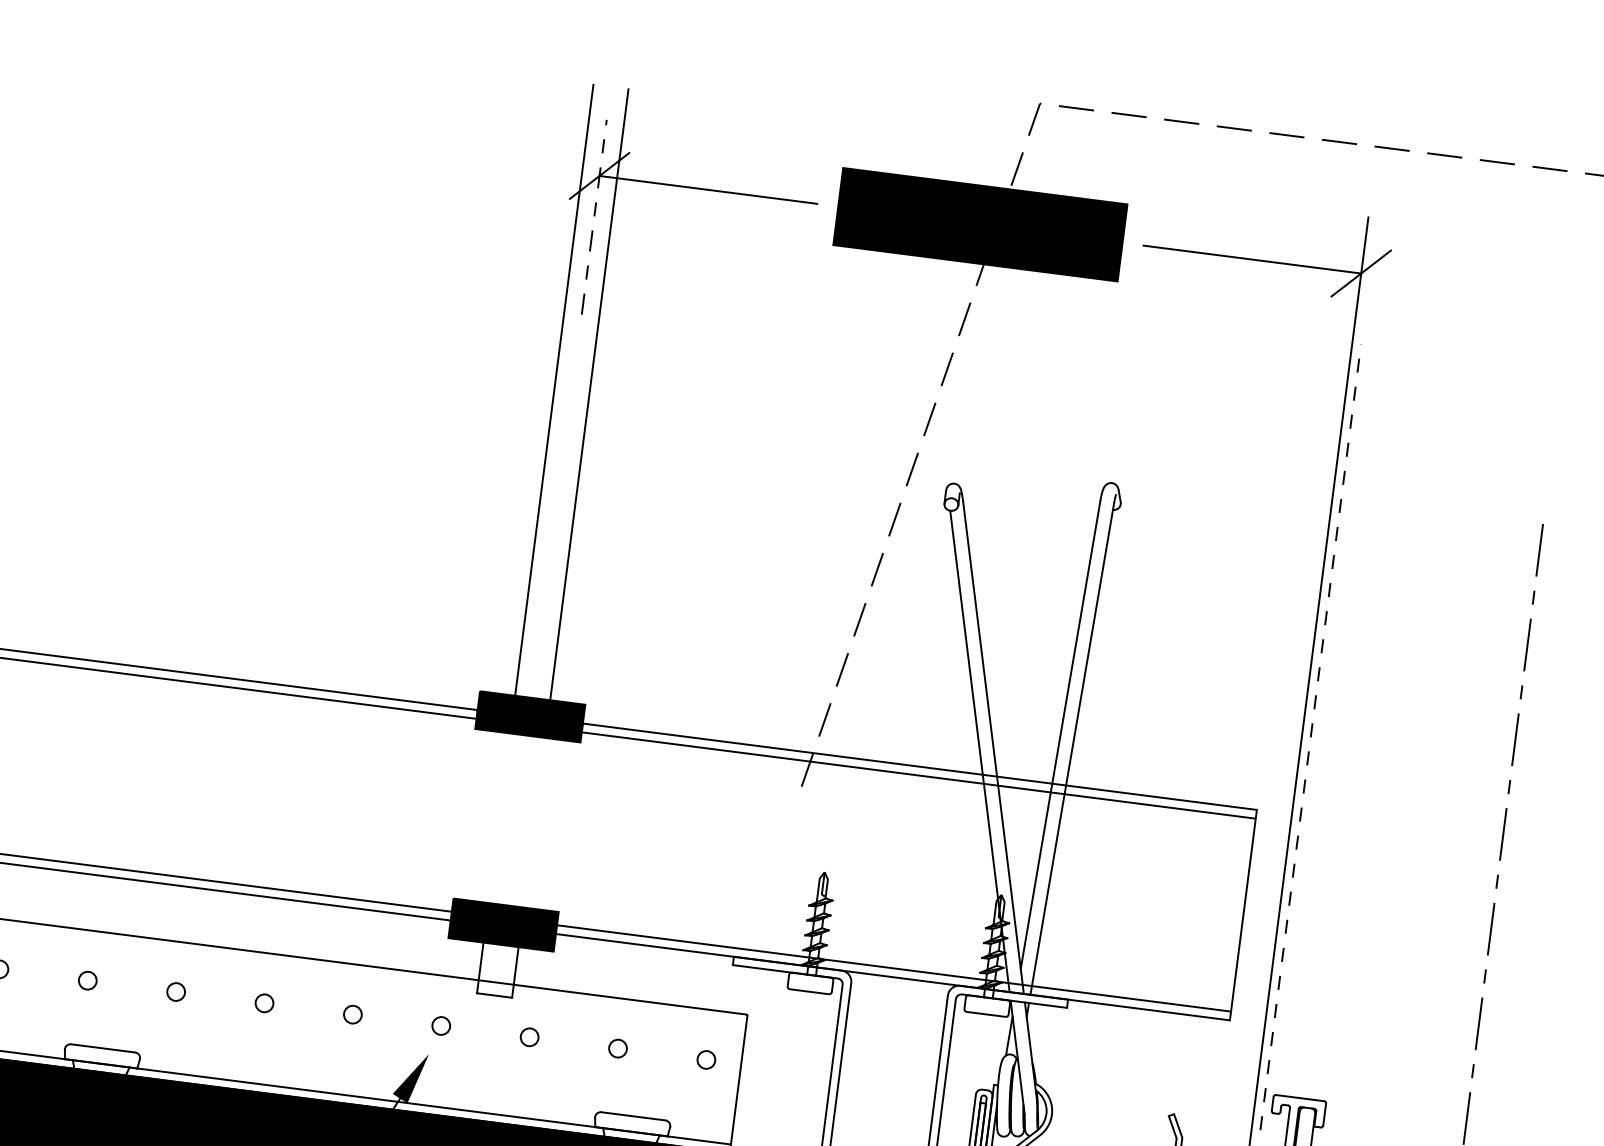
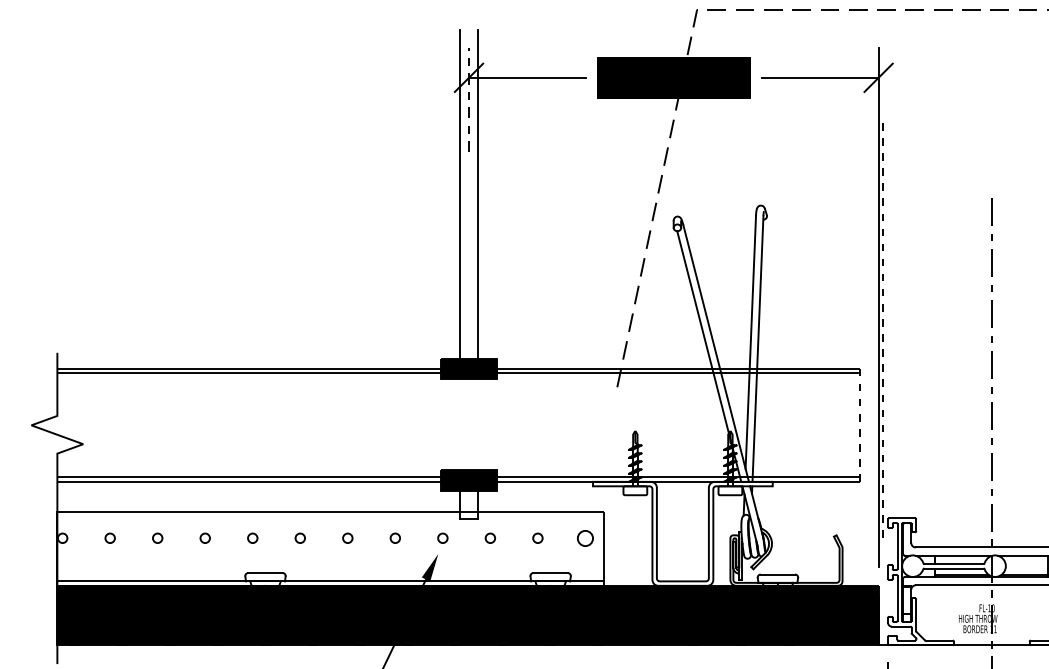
line: (1242, 915) -> (859, 425), solid -> dashed
circle: (706, 1058) -> (585, 537), size x1.6

